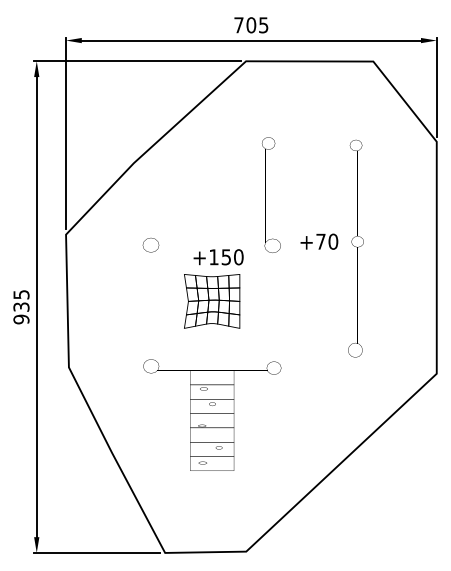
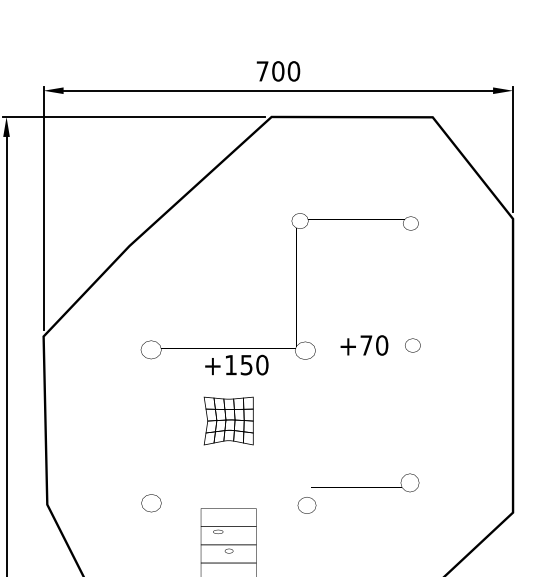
text: (263, 25) -> (293, 71), 705 -> 700
part: (212, 301) -> (229, 421), size x0.7

